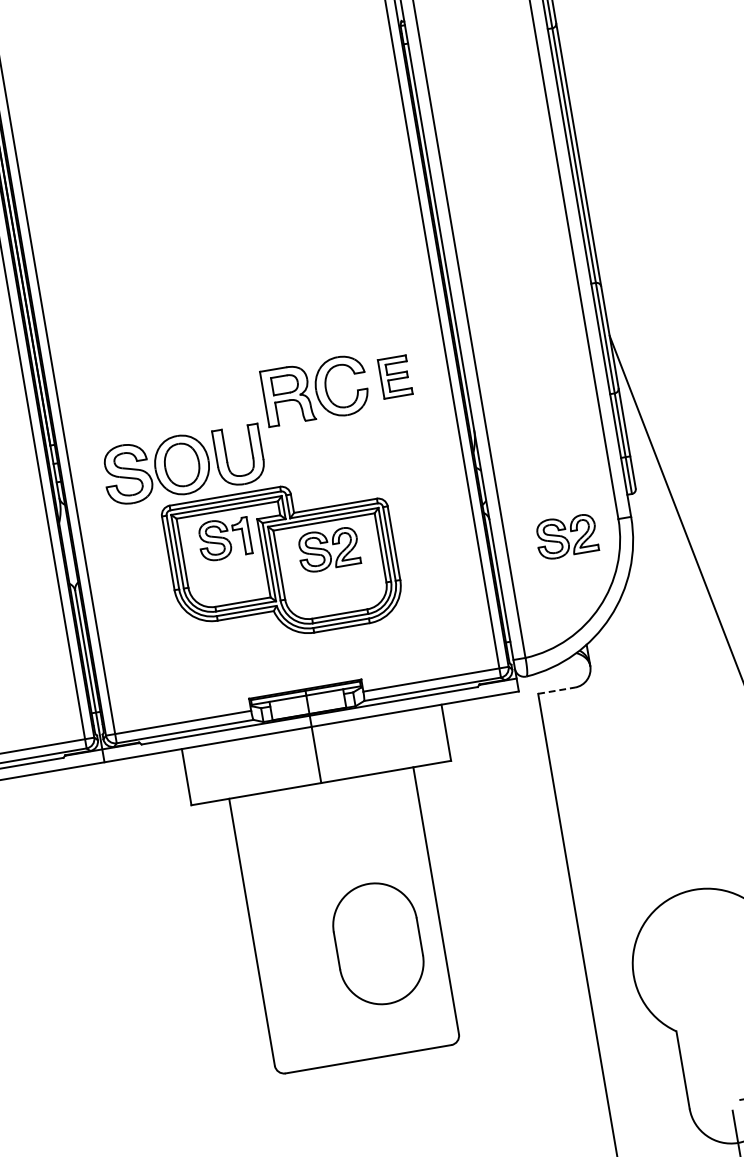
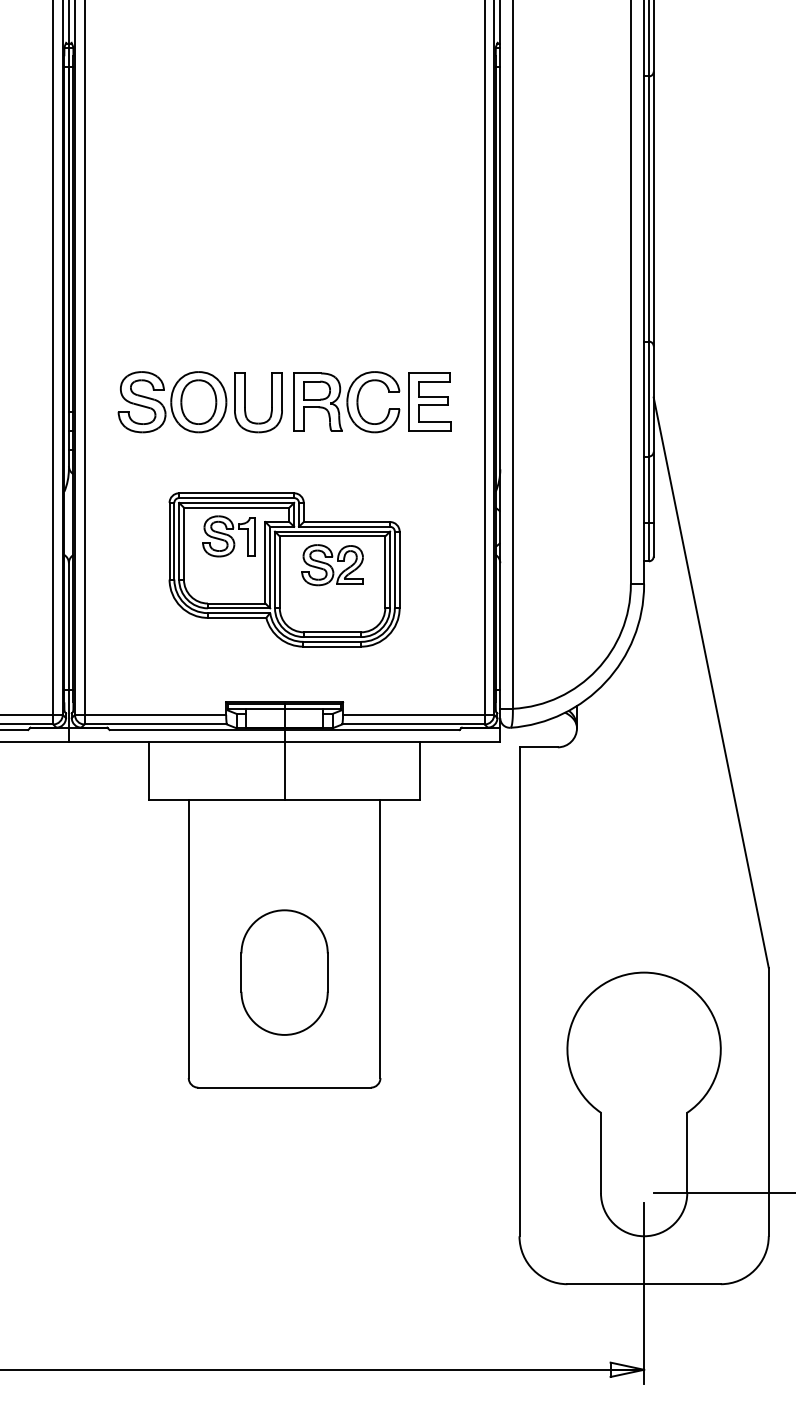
part: (395, 376) -> (429, 401), size x1.43
part: (182, 465) -> (199, 402), moved
part: (566, 536) -> (575, 593), removed
line: (557, 690) -> (539, 747), dashed -> solid
part: (378, 943) -> (284, 972), moved

